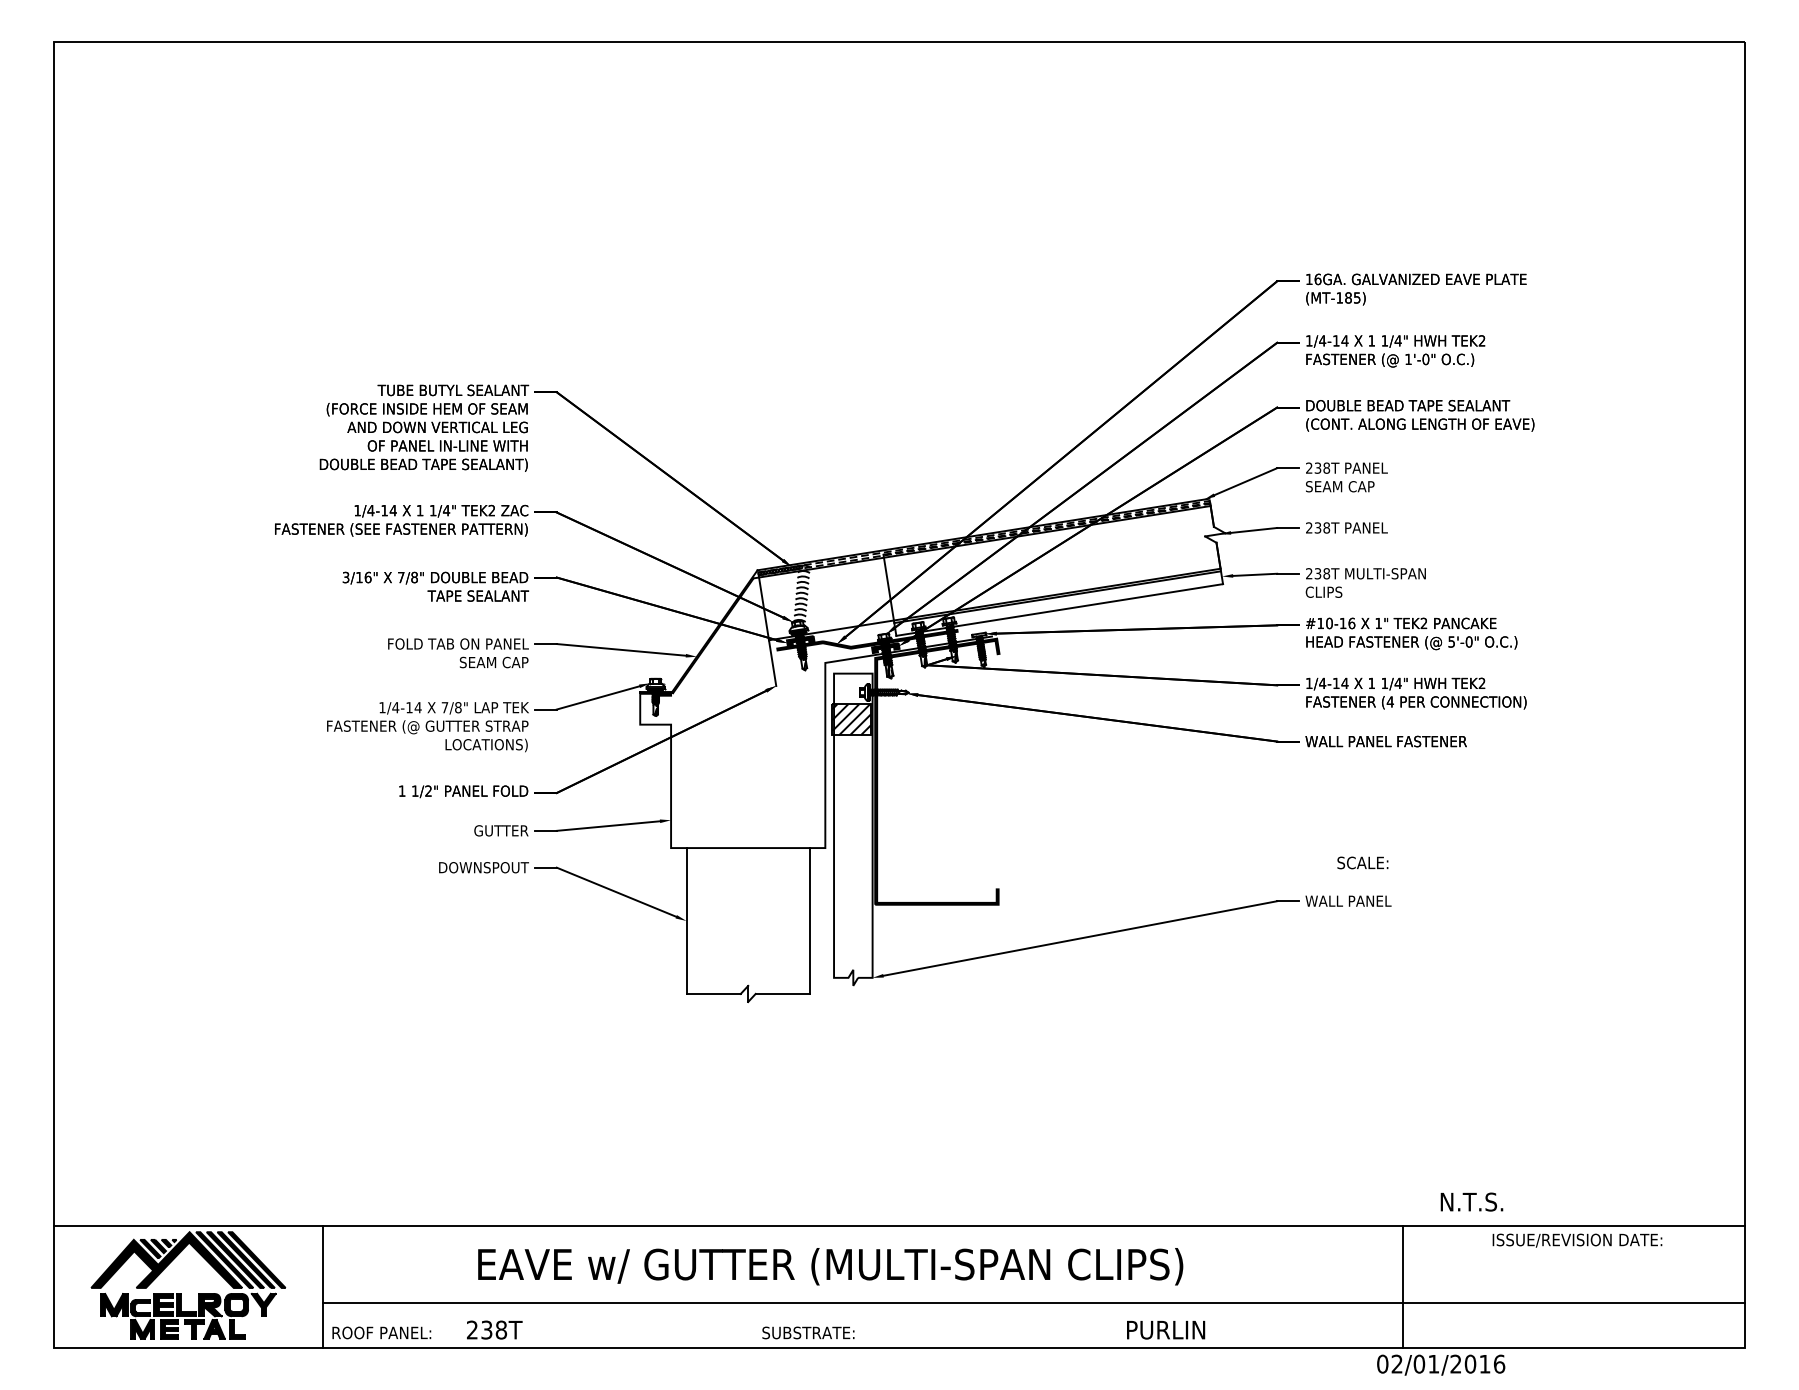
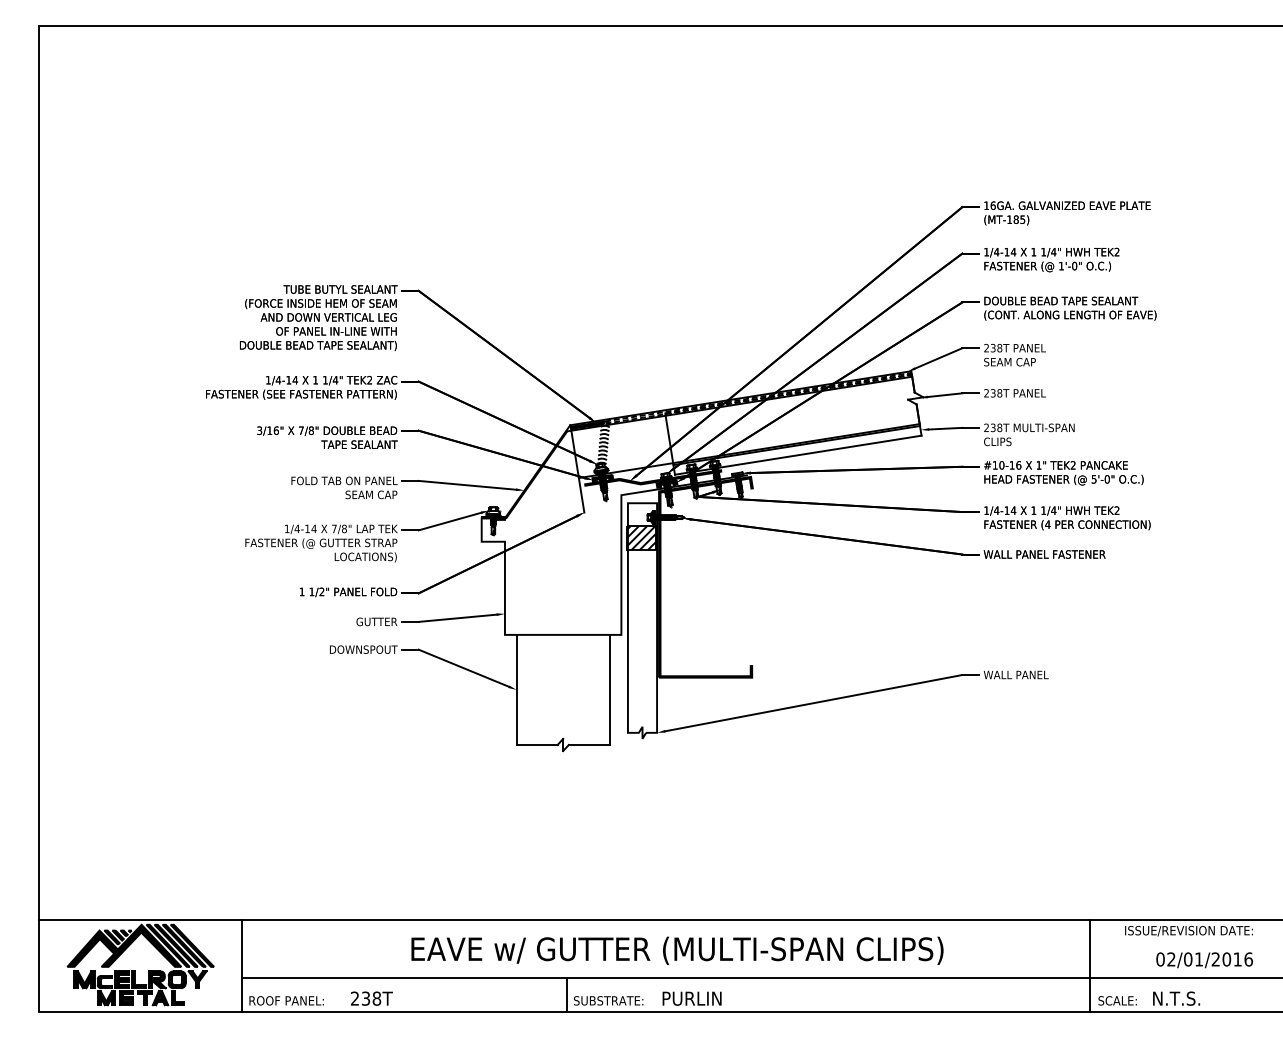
text: (1362, 862) -> (1117, 1000), moved
text: (1471, 1201) -> (1176, 998), moved
text: (830, 1266) -> (677, 950), moved
line: (1403, 1286) -> (1090, 965), moved
line: (753, 1325) -> (567, 995), added
text: (1166, 1330) -> (692, 998), moved
text: (1441, 1364) -> (1204, 959), moved

